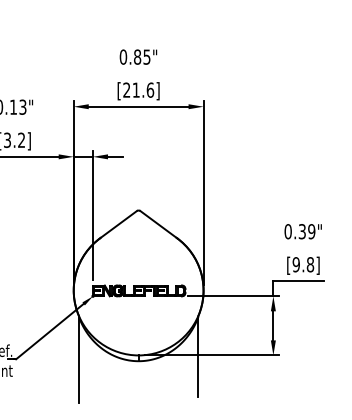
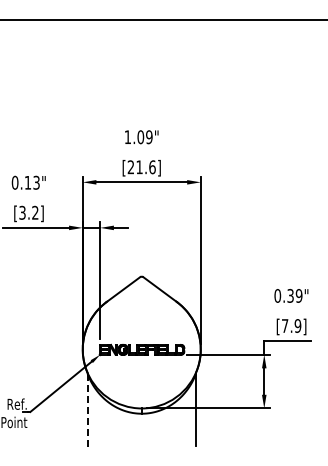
text: (135, 57) -> (138, 137), 0.85" -> 1.09"
text: (303, 264) -> (291, 325), [9.8] -> [7.9]
line: (78, 359) -> (87, 412), solid -> dashed

